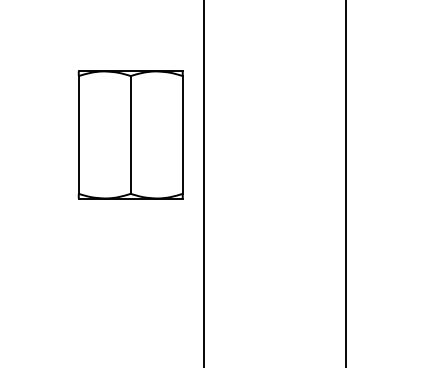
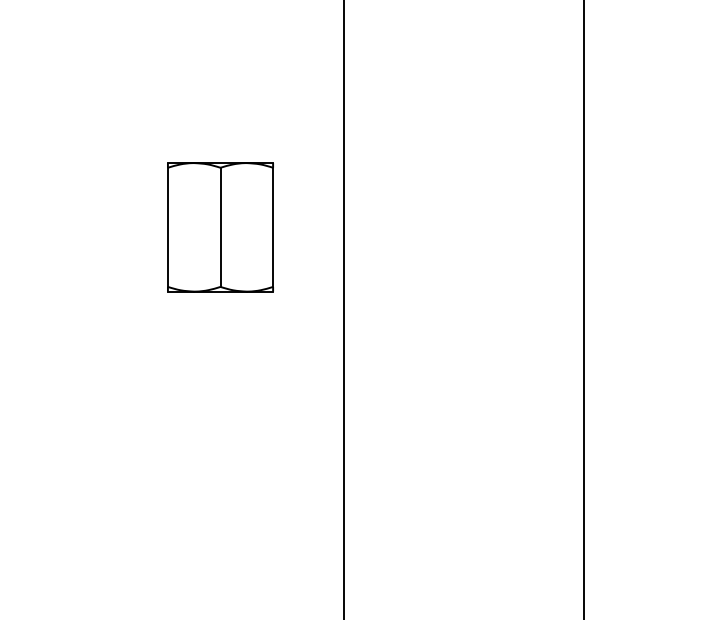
part: (130, 134) -> (220, 226), size x0.6

